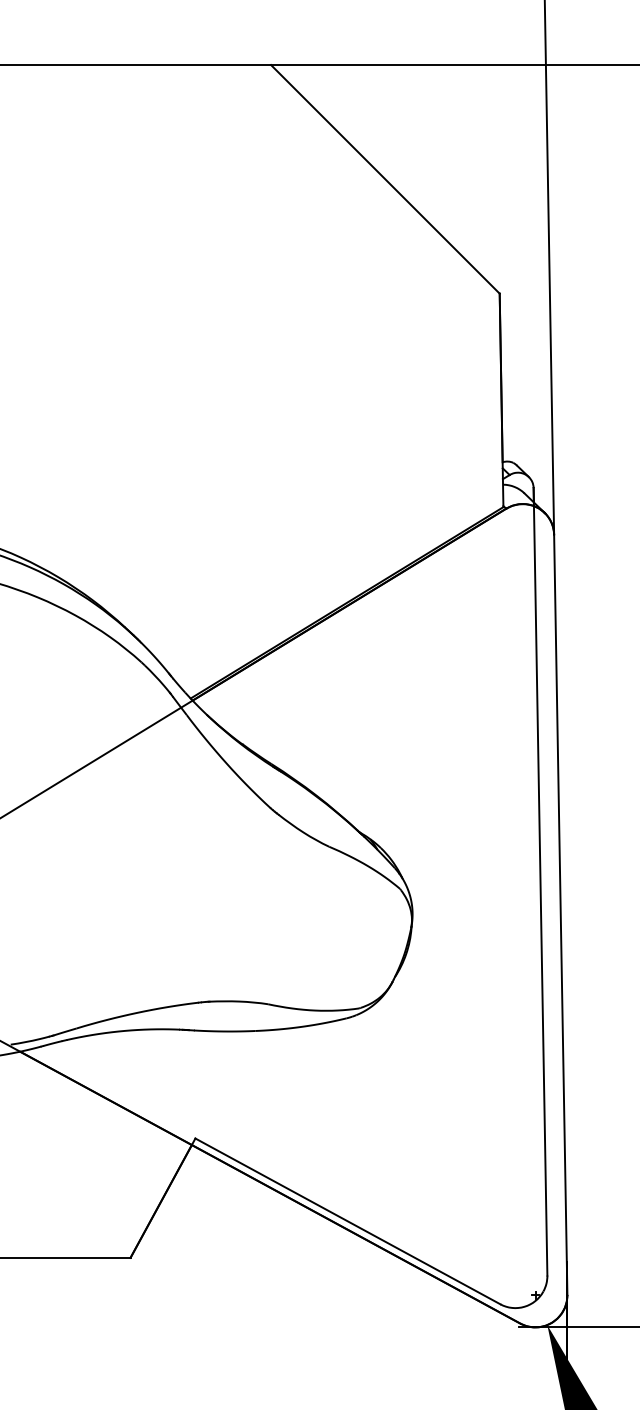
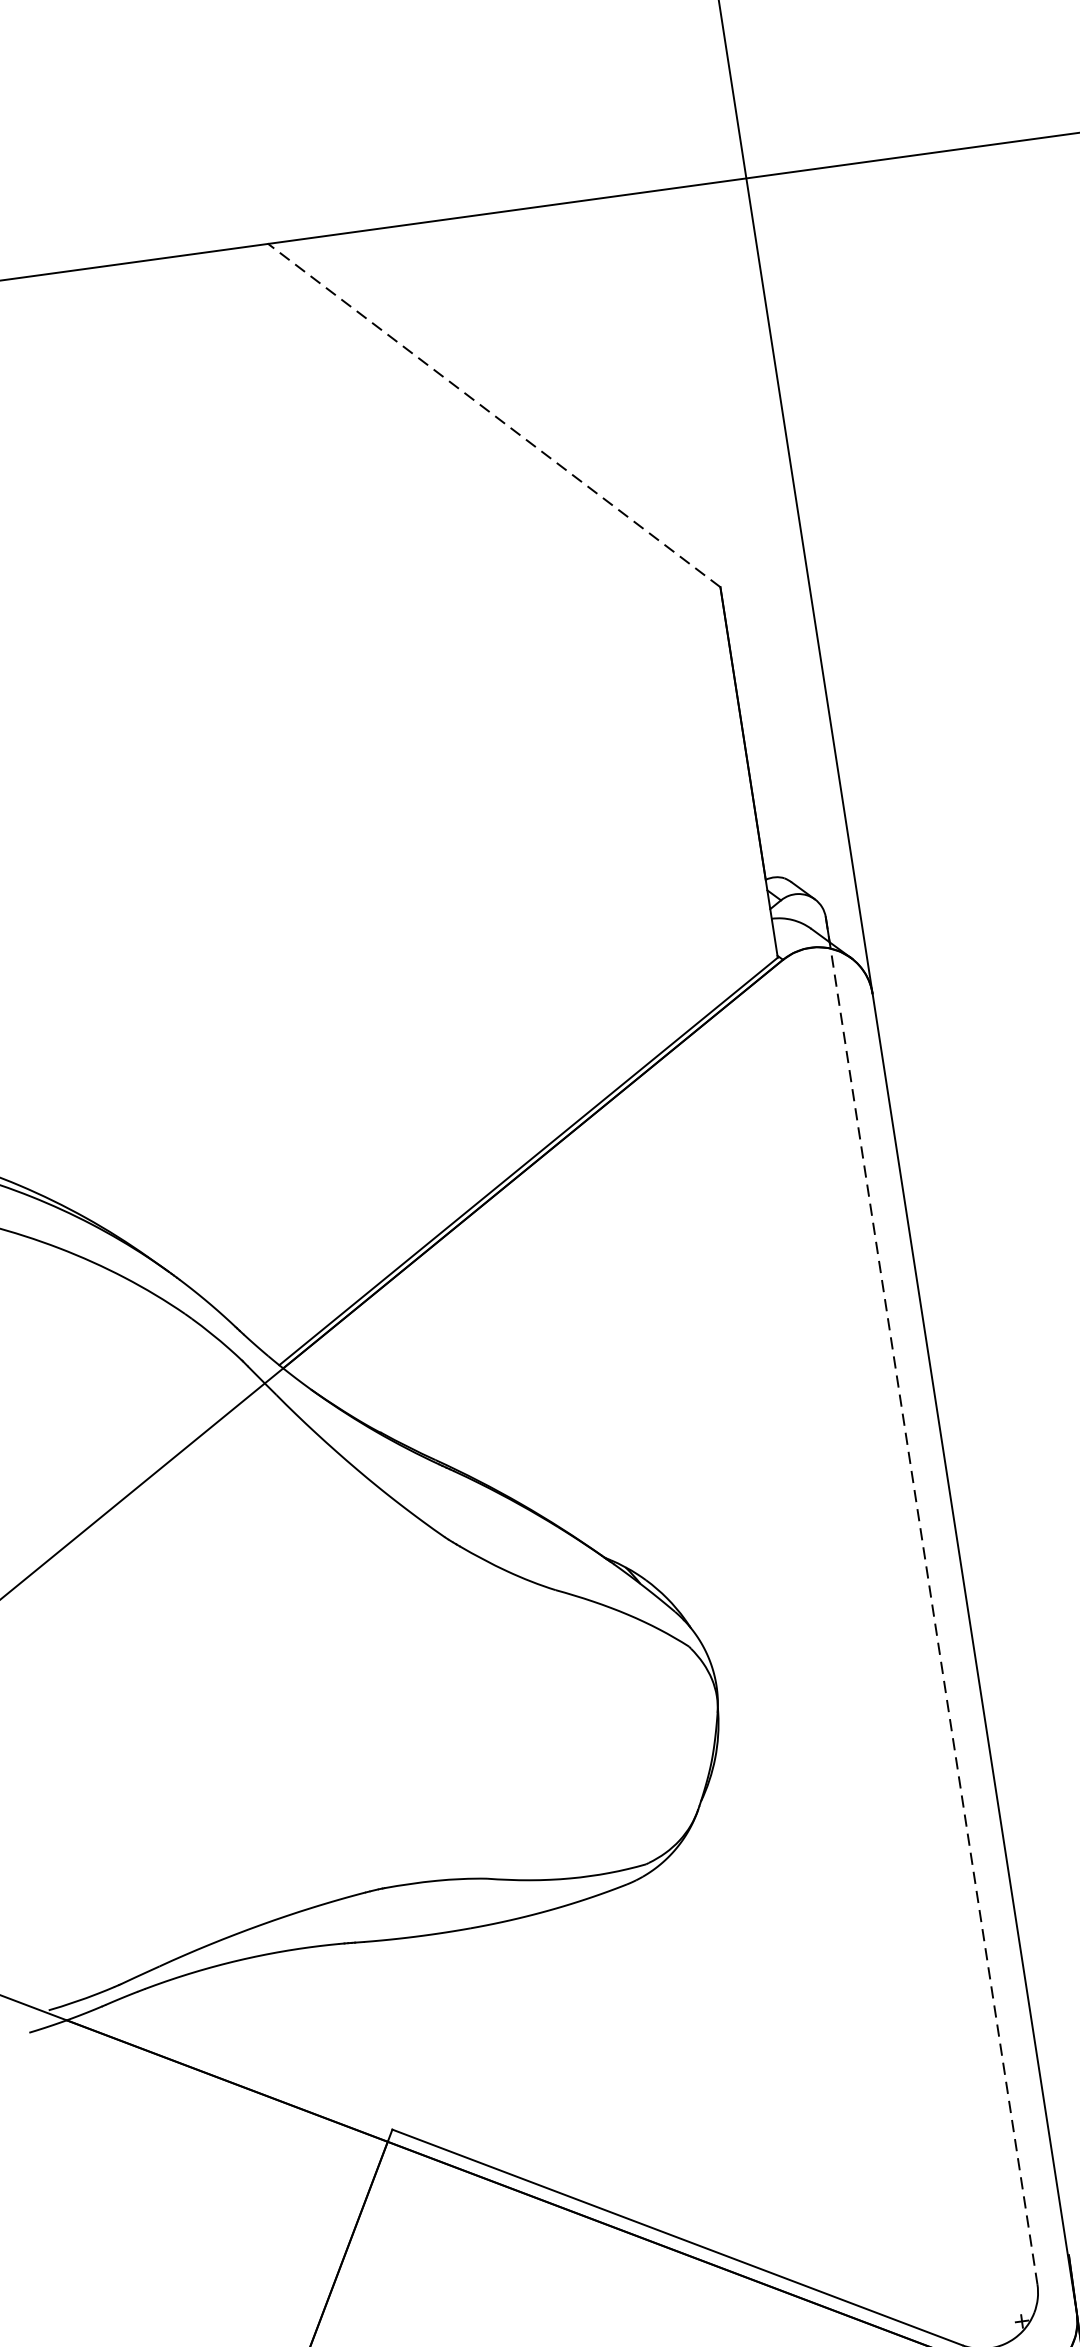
line: (385, 179) -> (494, 415), solid -> dashed
line: (540, 881) -> (931, 1600), solid -> dashed

